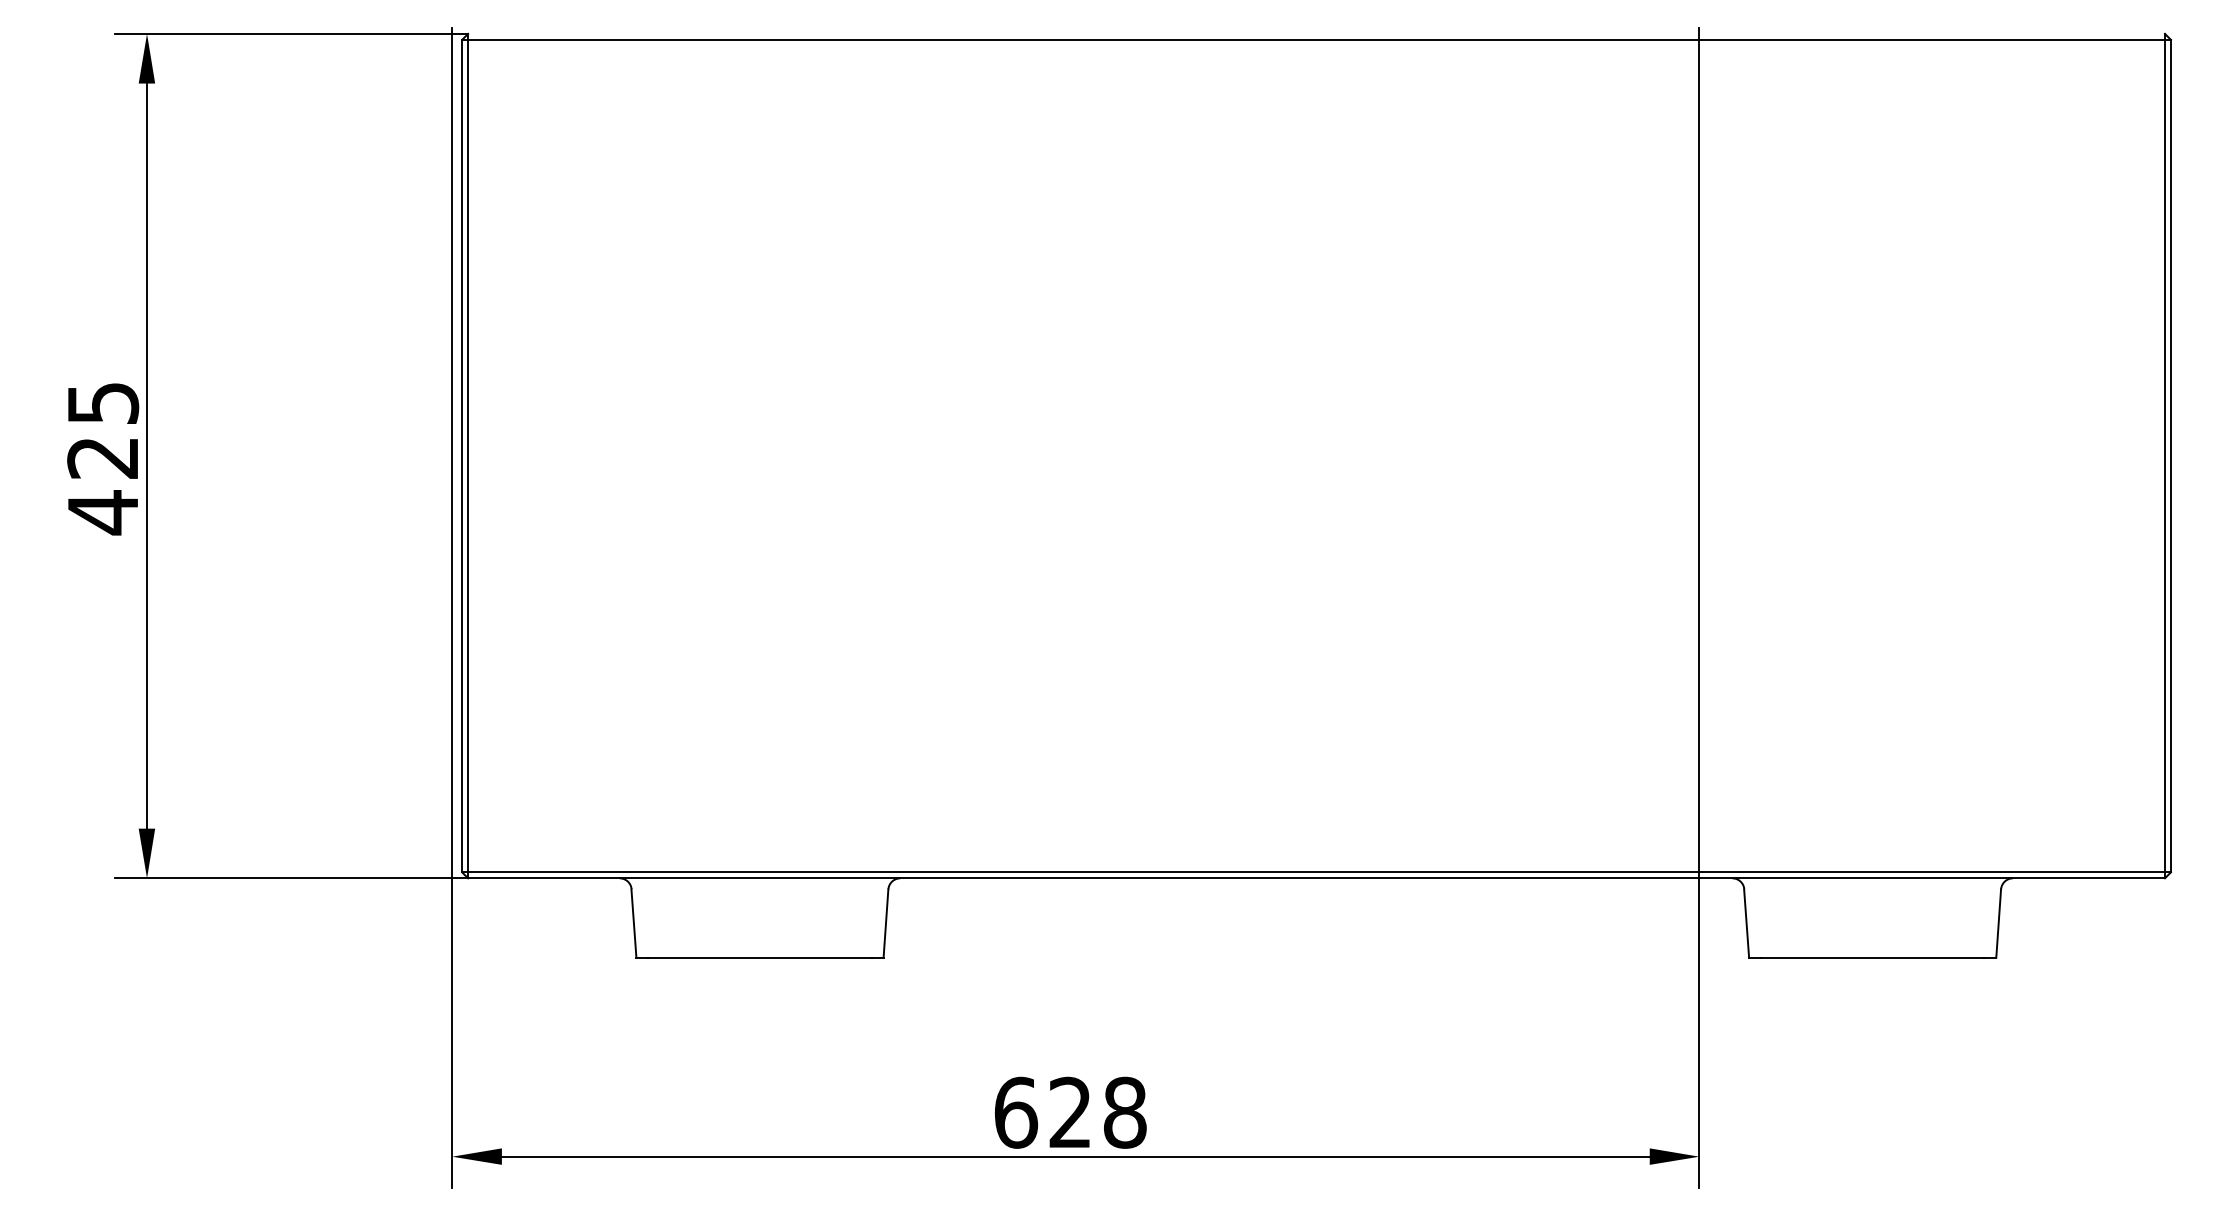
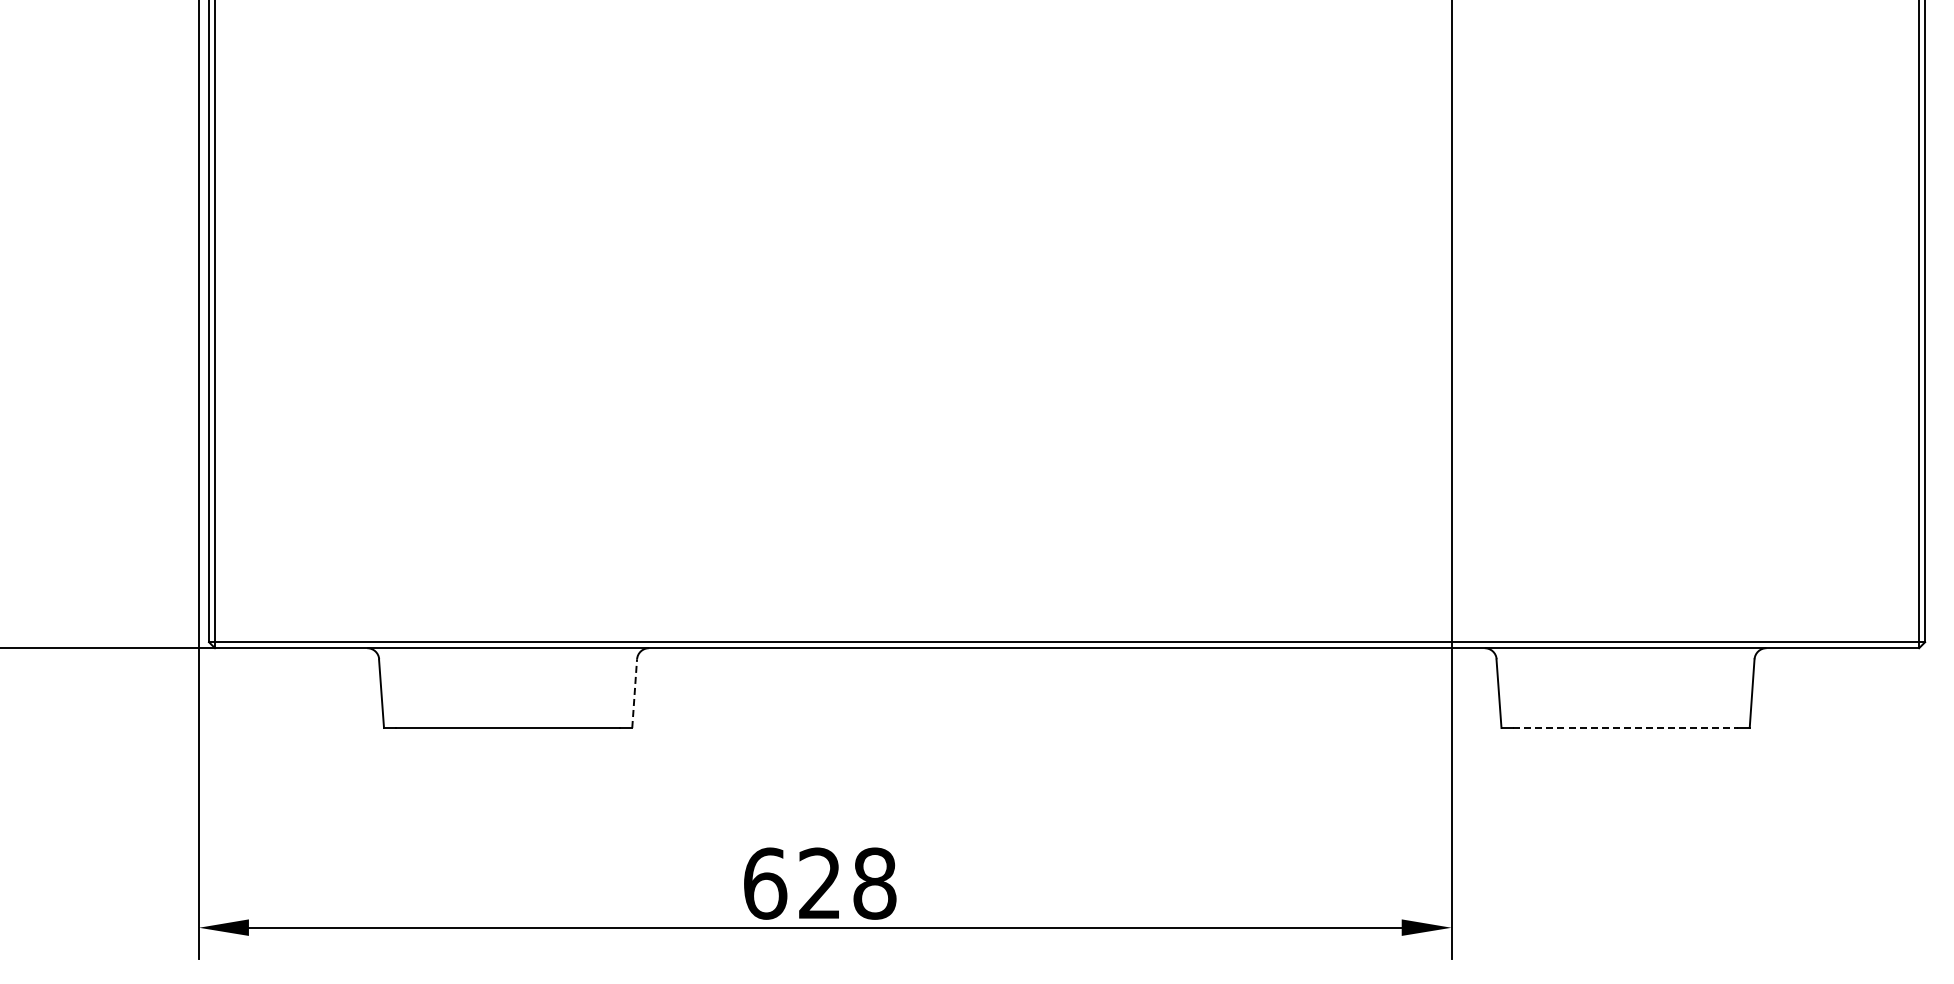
line: (886, 923) -> (635, 693), solid -> dashed
line: (1872, 957) -> (1625, 727), solid -> dashed

